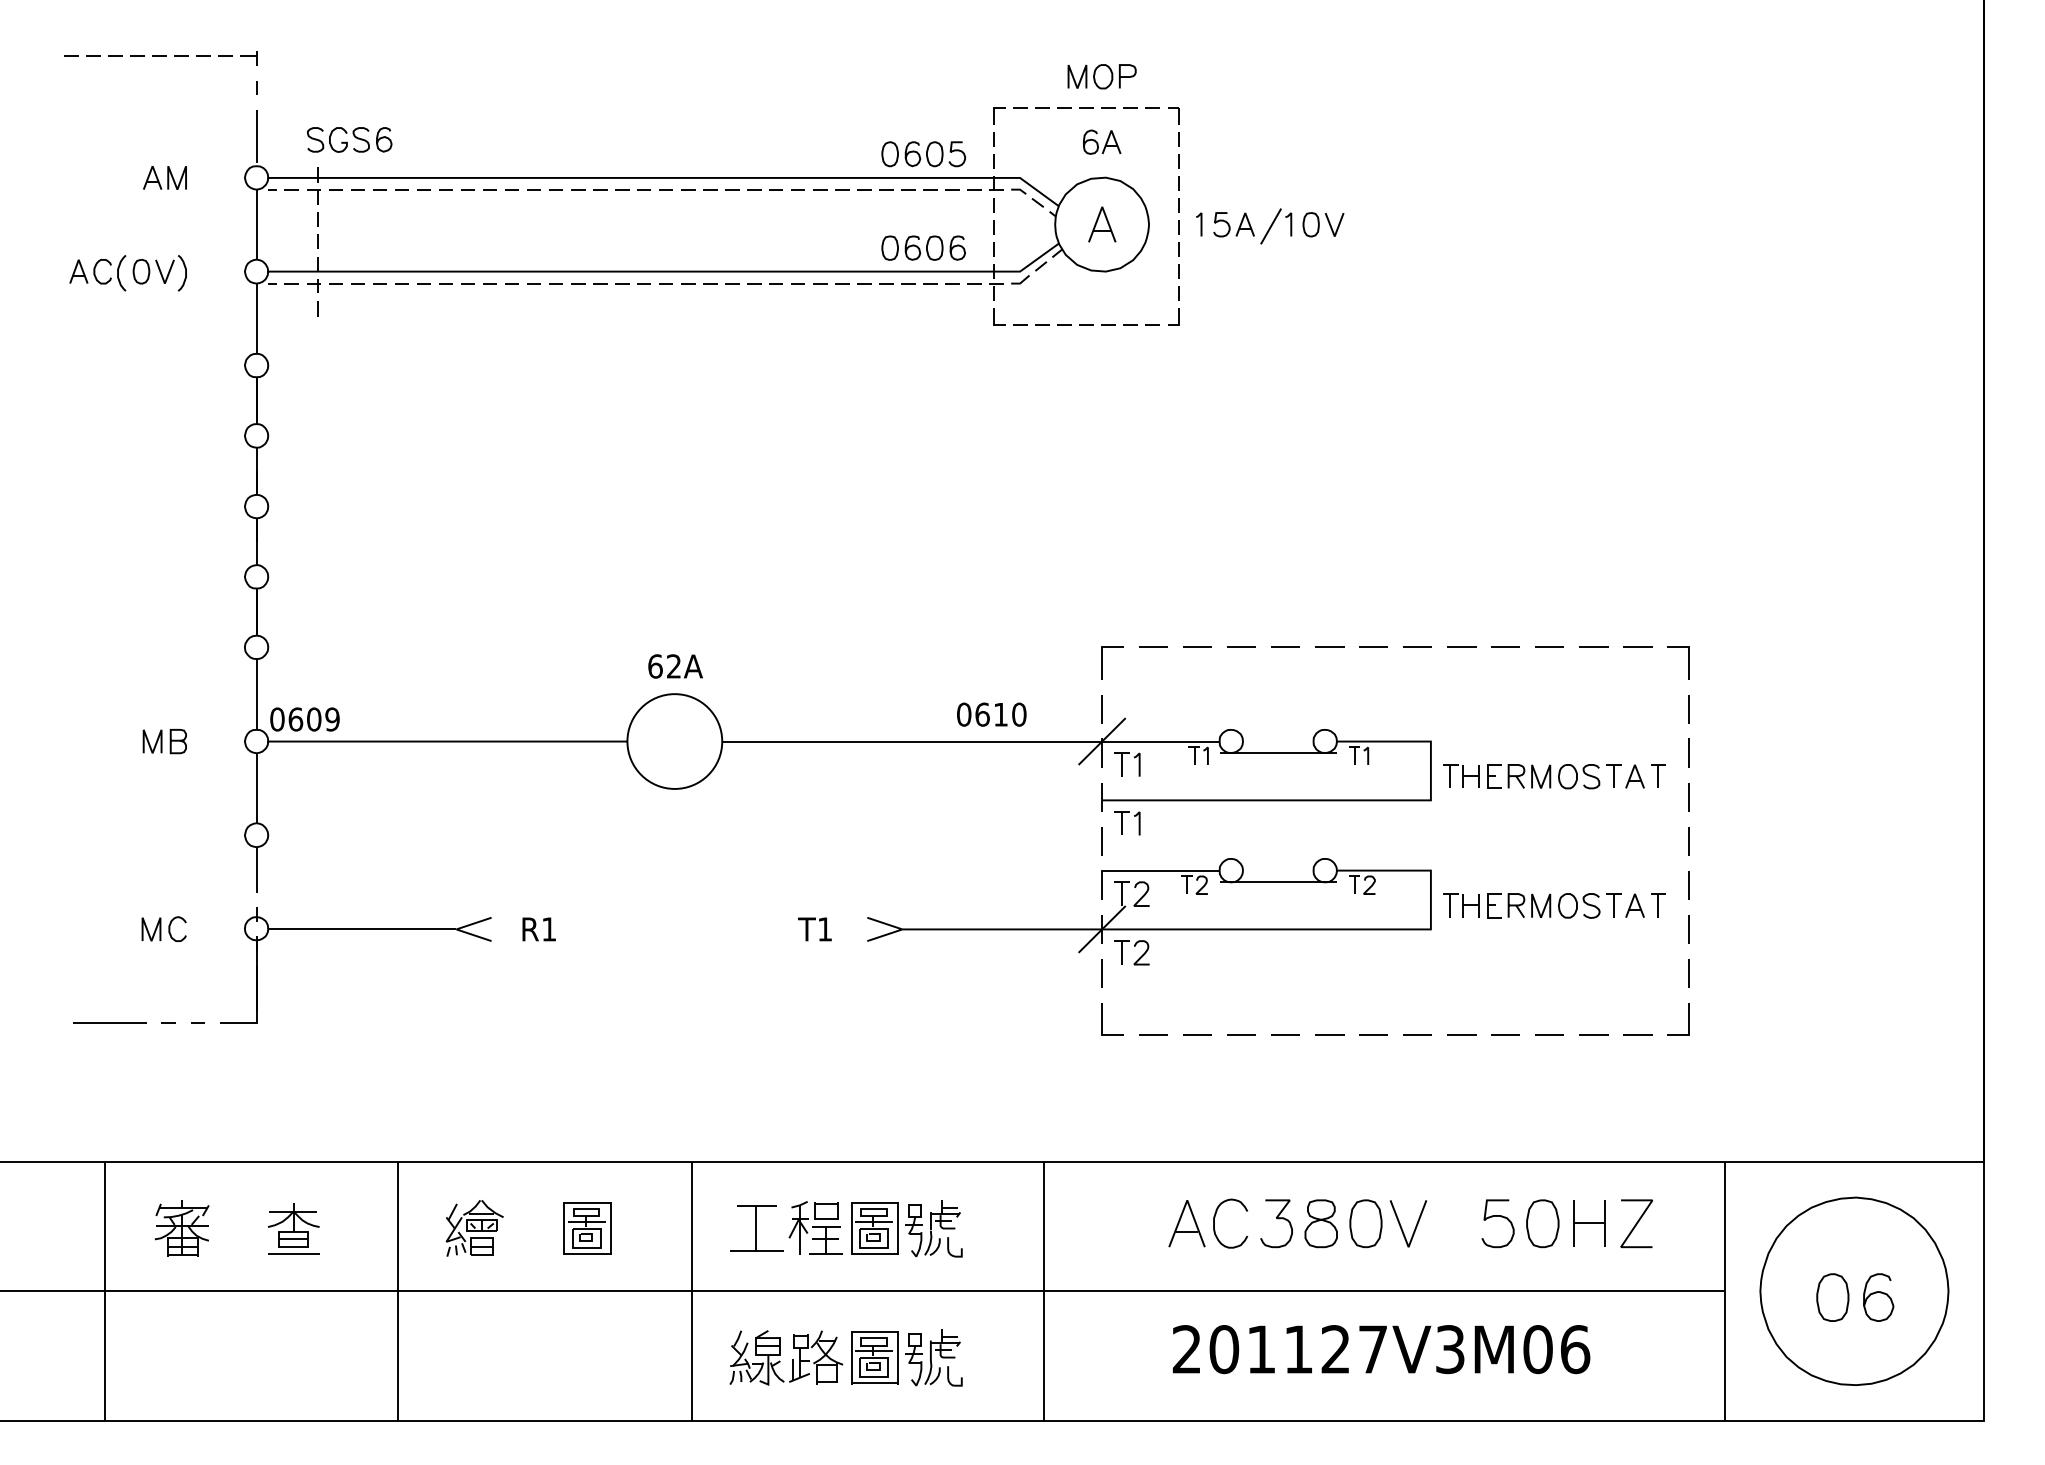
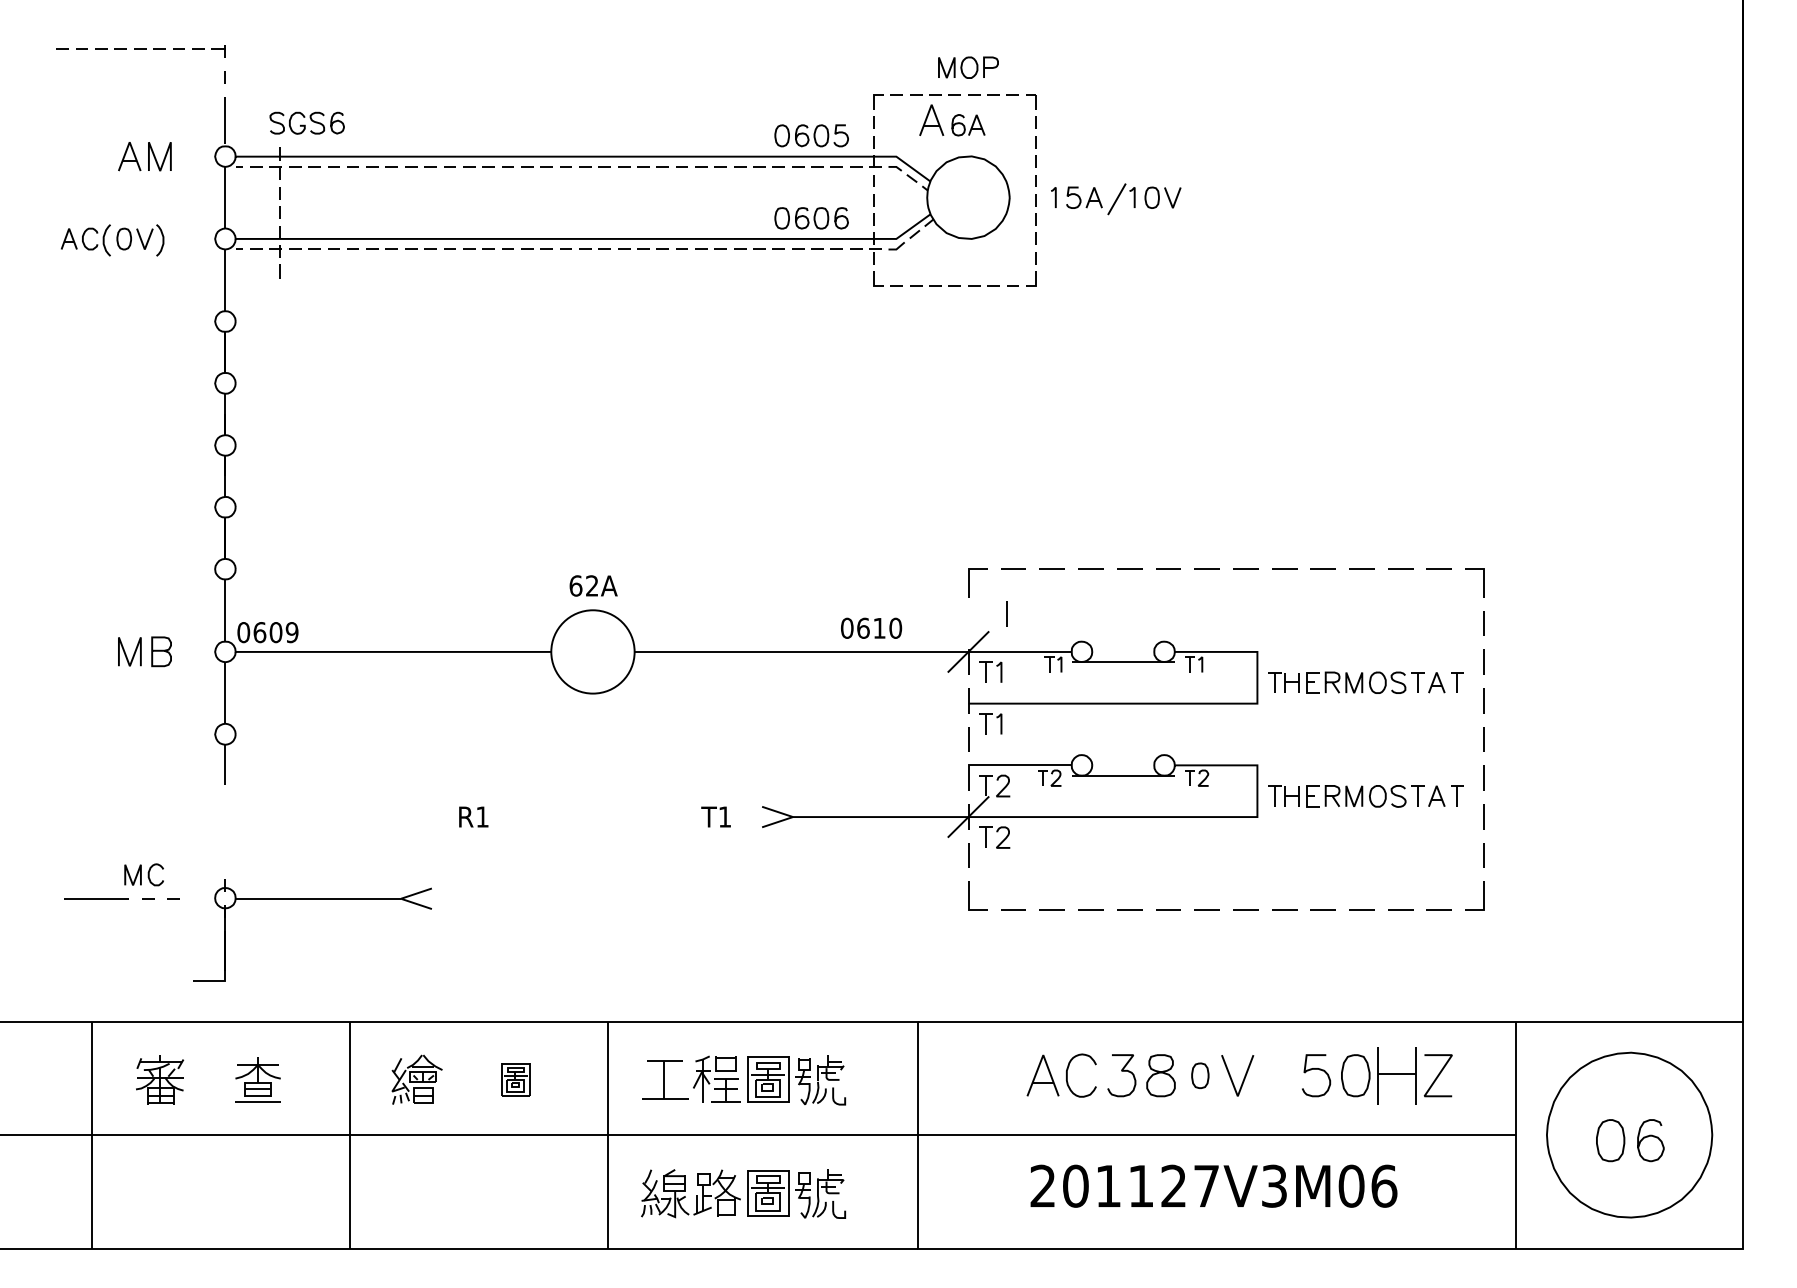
part: (164, 177) -> (144, 156), size x1.4
part: (1102, 224) -> (931, 120), moved
line: (1101, 709) -> (1006, 614), moved
part: (164, 741) -> (144, 651), size x1.4
part: (163, 928) -> (143, 874), moved
part: (355, 929) -> (312, 898), moved
part: (1365, 1223) -> (1199, 1075), size x0.6
part: (1589, 1223) -> (1396, 1075), size x1.4
part: (587, 1228) -> (516, 1079), size x0.7

